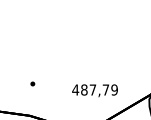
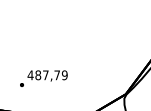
text: (94, 90) -> (47, 75), moved

